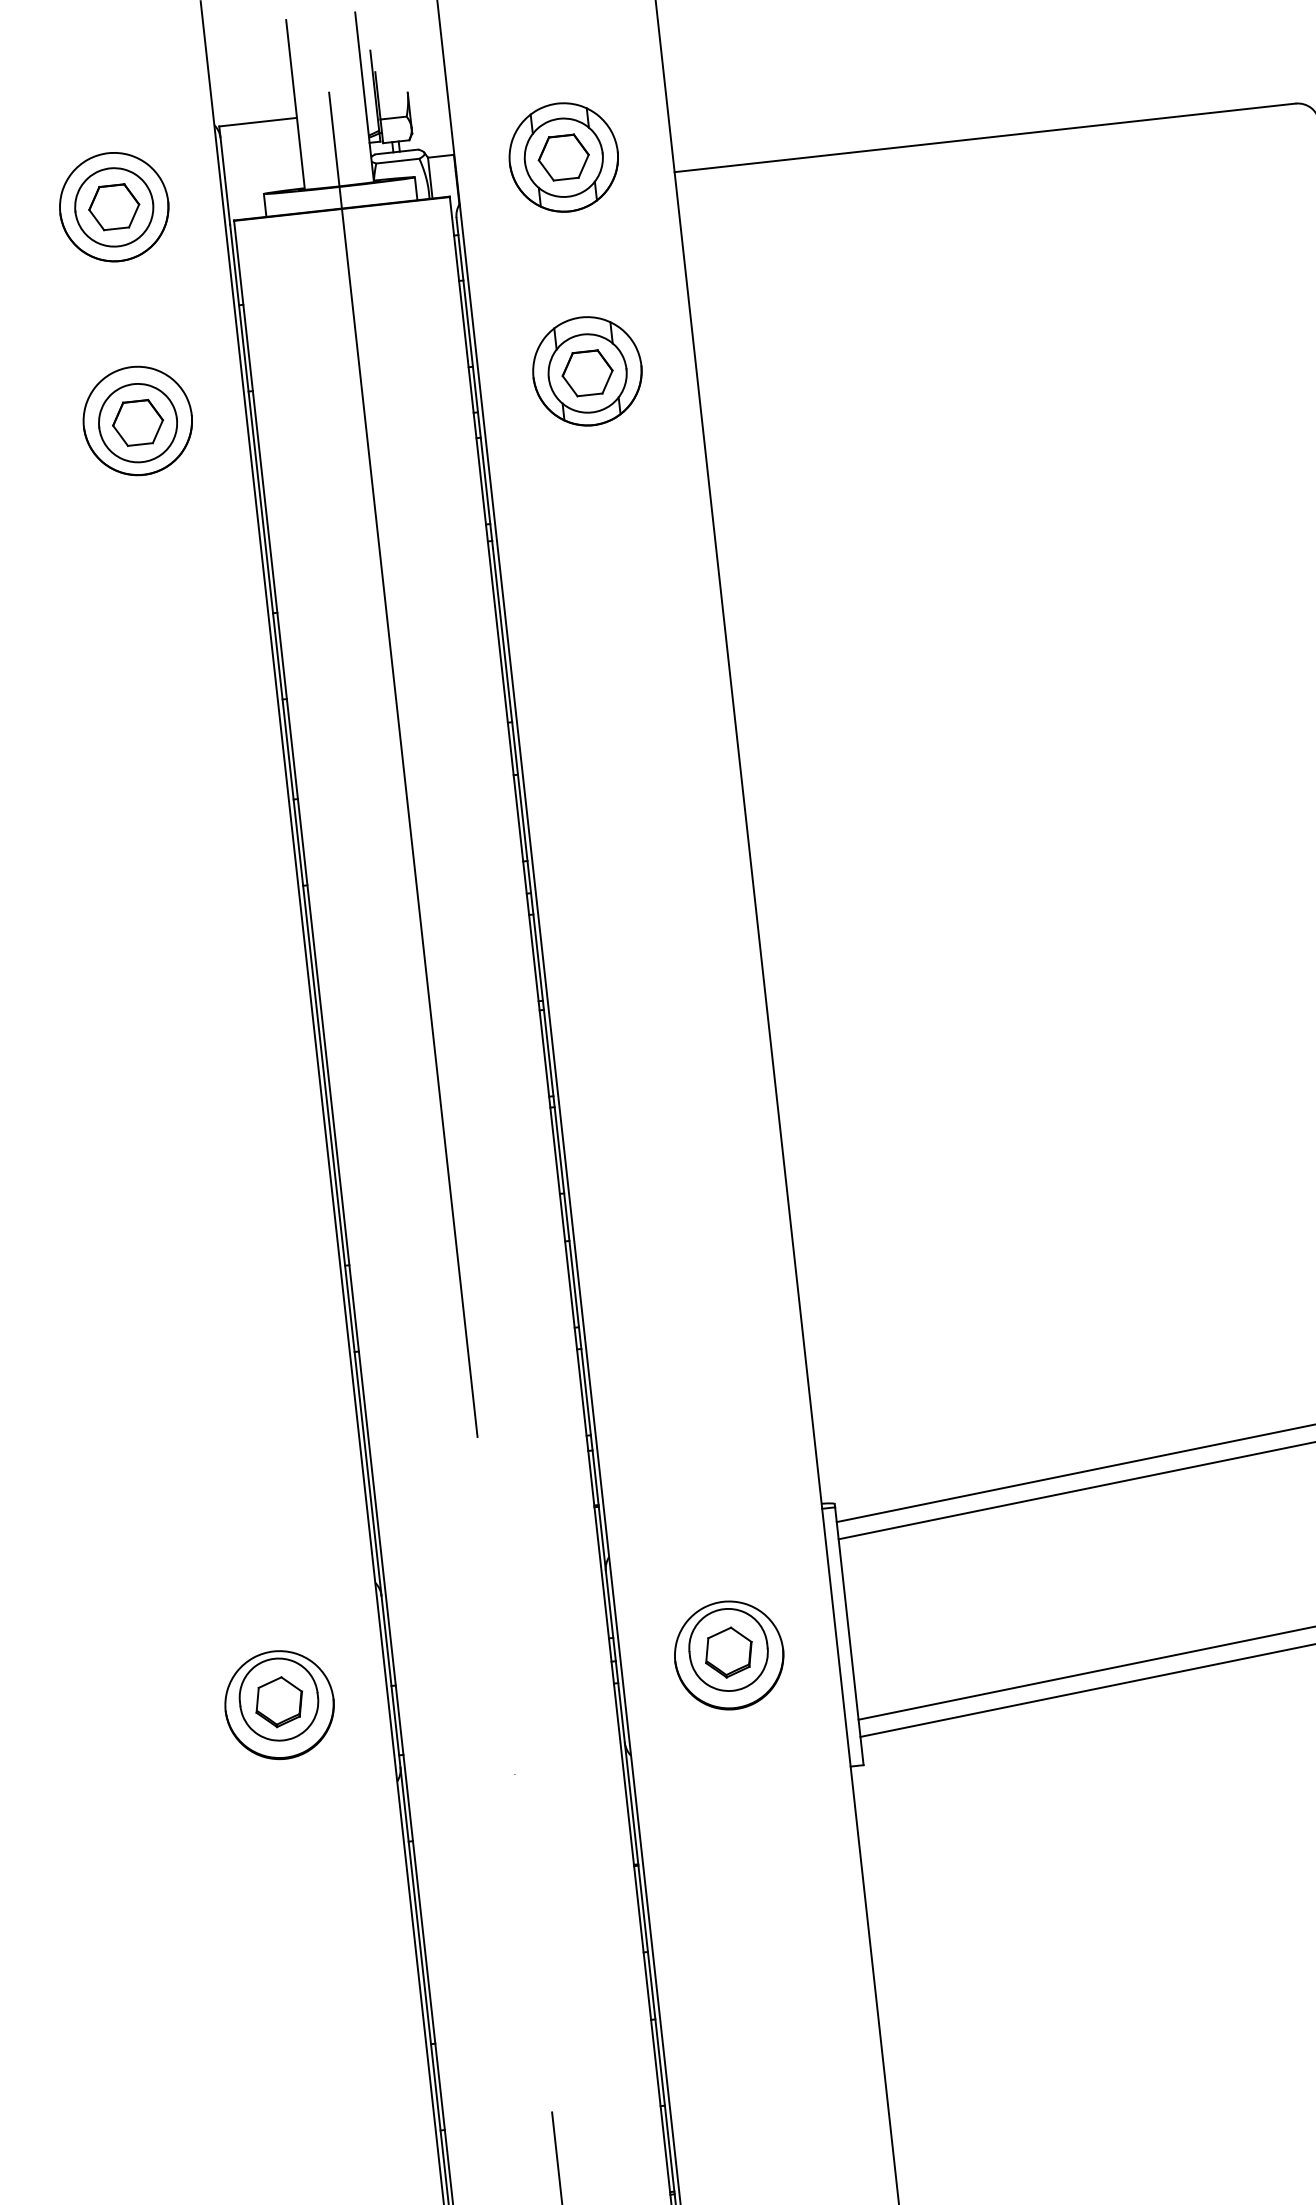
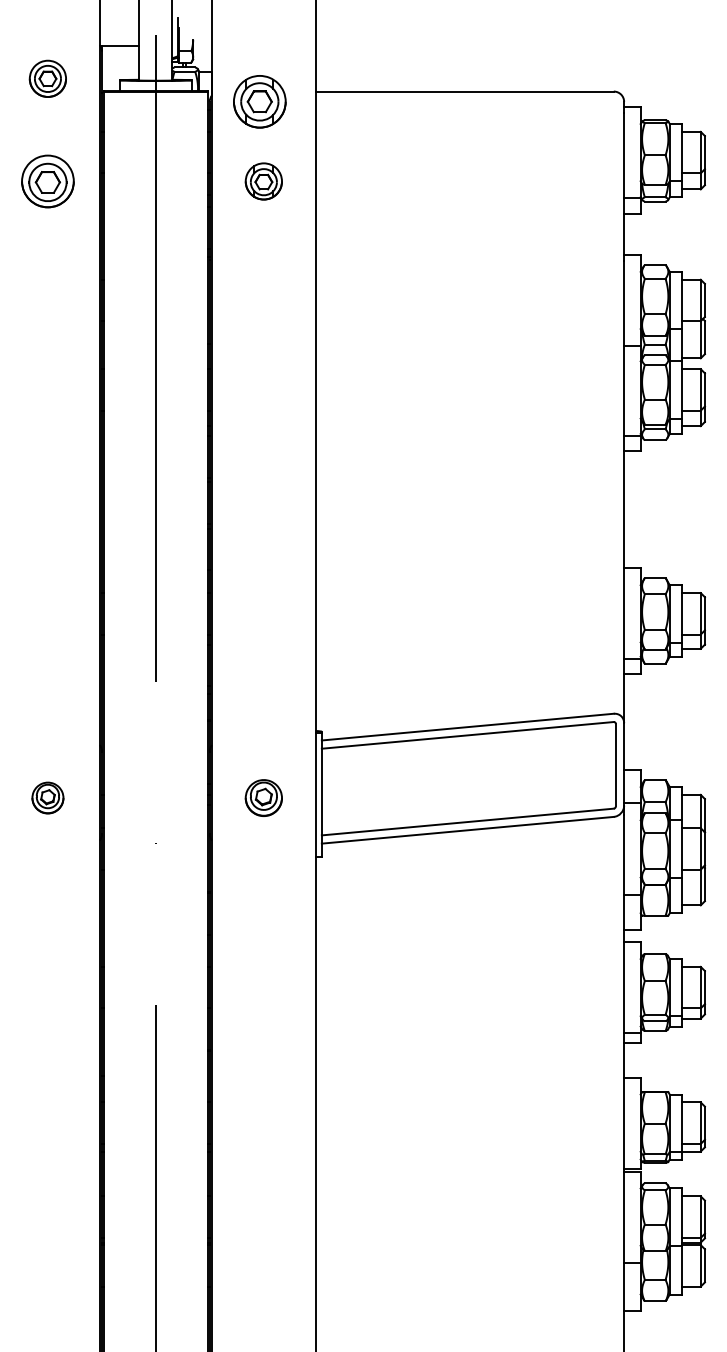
part: (563, 156) -> (259, 101), moved
part: (113, 206) -> (47, 78), size x0.7
part: (586, 371) -> (263, 181), size x0.7
part: (728, 1654) -> (263, 797), size x0.7
part: (278, 1703) -> (47, 797), size x0.6

